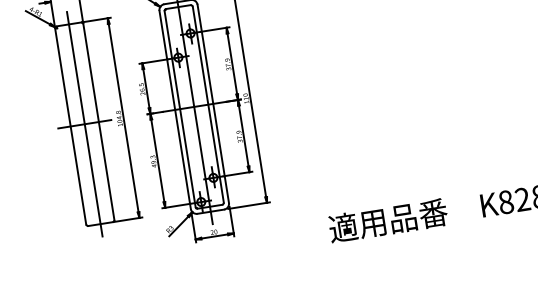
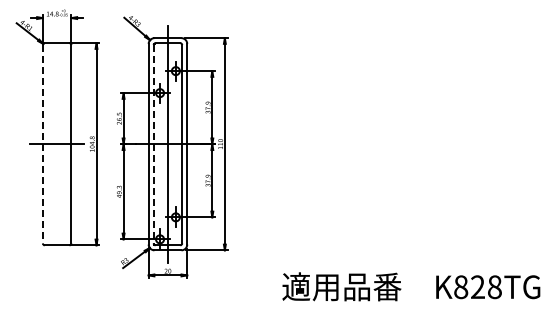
line: (179, 109) -> (153, 144), solid -> dashed
line: (85, 123) -> (57, 143), removed
line: (70, 126) -> (42, 144), solid -> dashed

